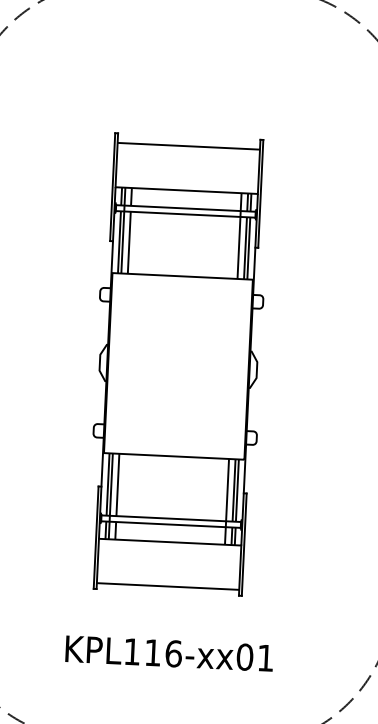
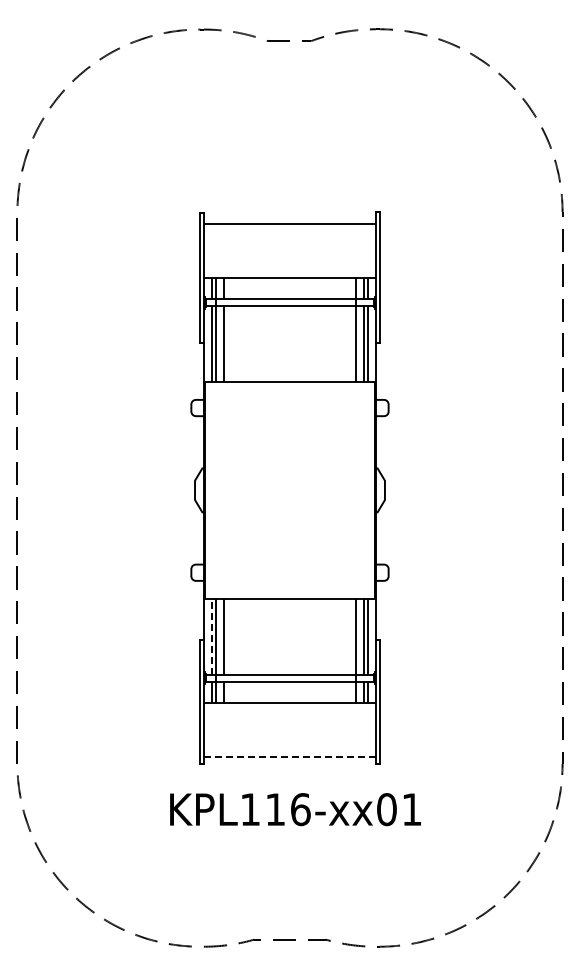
line: (107, 484) -> (211, 636), solid -> dashed
line: (167, 586) -> (289, 756), solid -> dashed
text: (169, 653) -> (295, 809), moved

